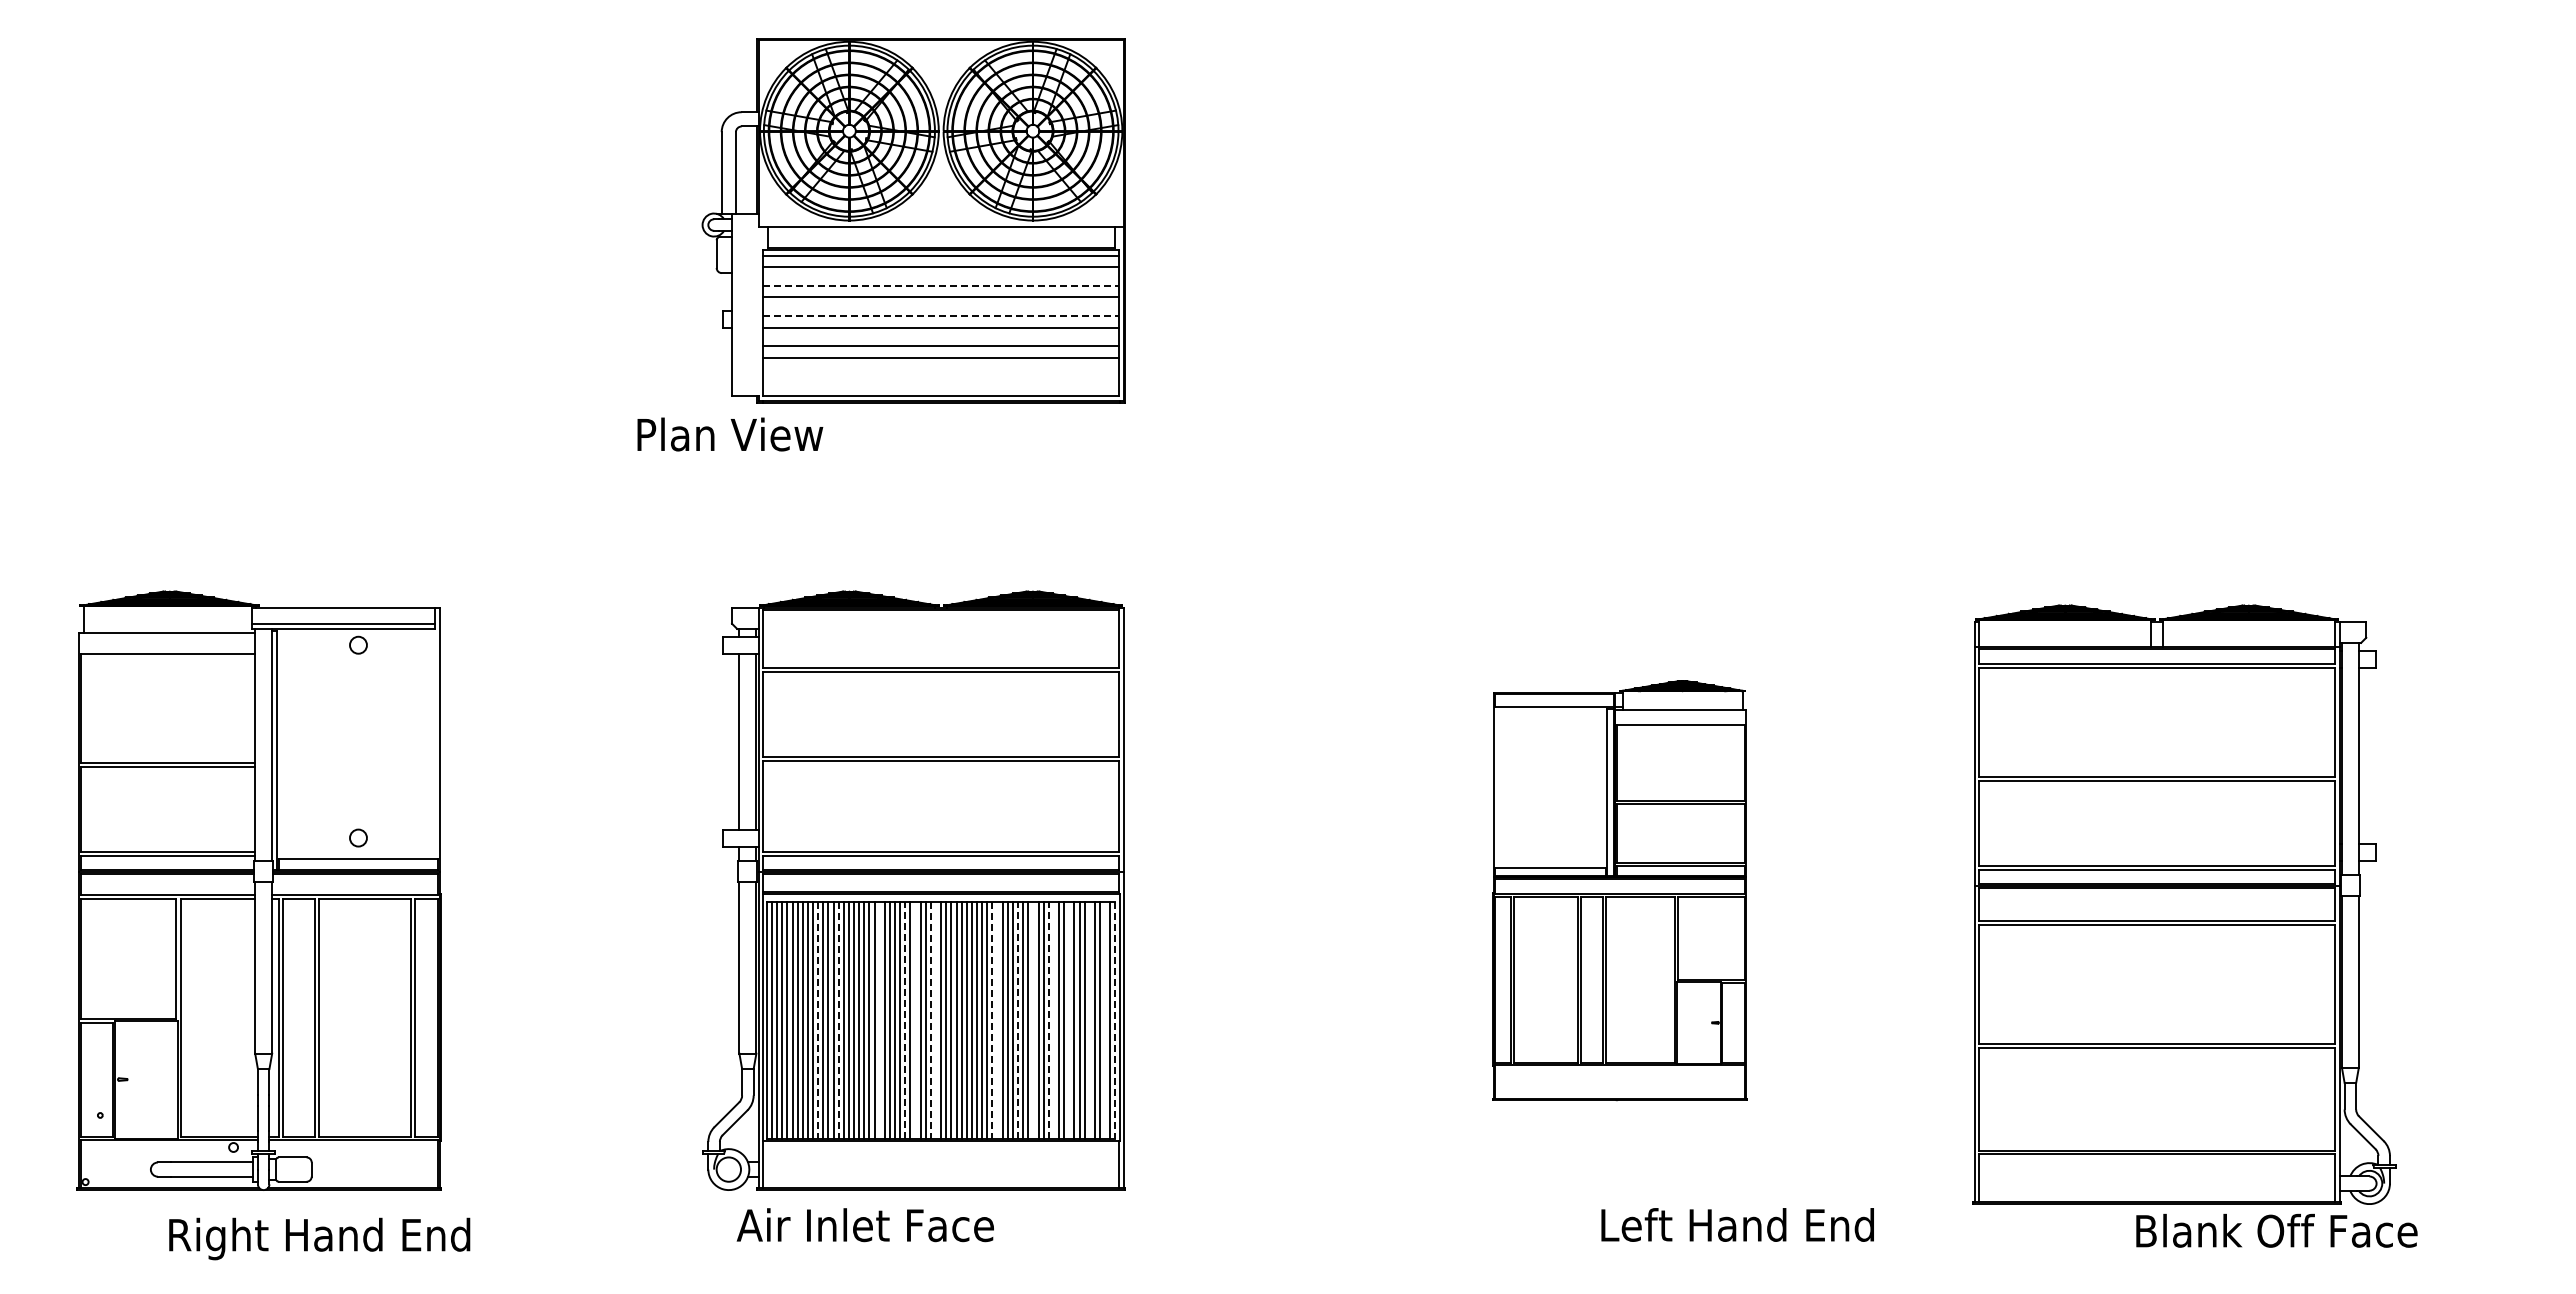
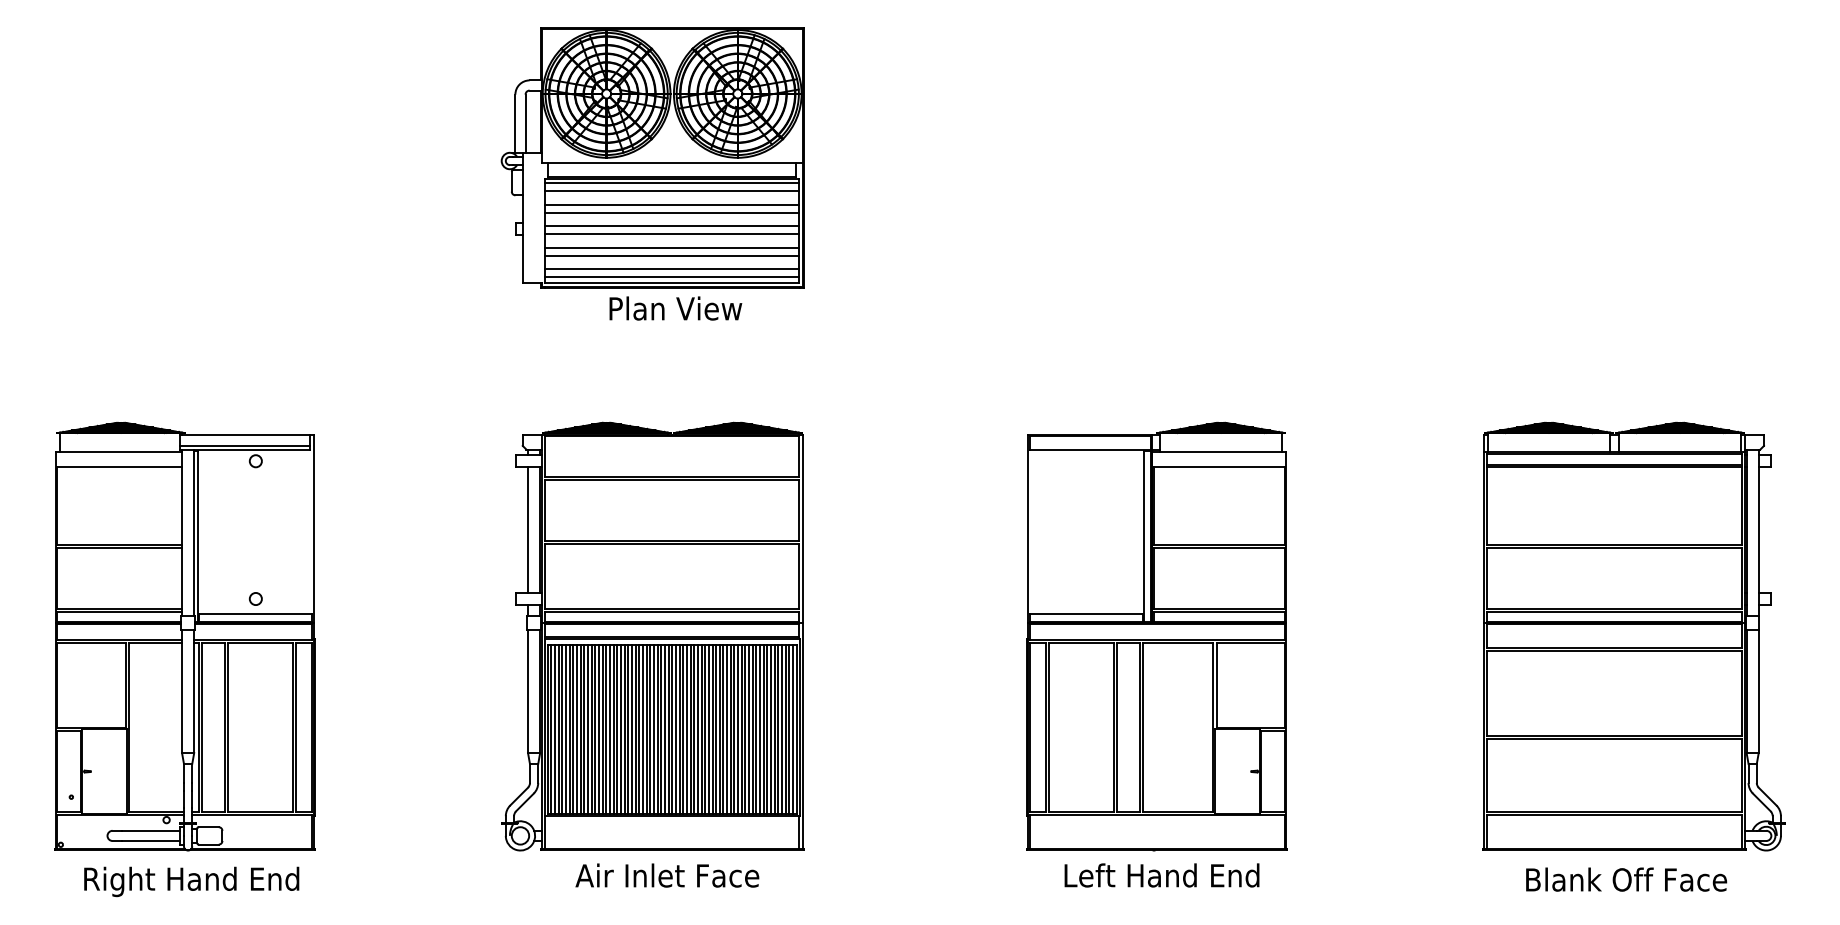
line: (941, 285) -> (672, 204), dashed -> solid
line: (941, 316) -> (672, 226), dashed -> solid
line: (940, 376) -> (671, 269), added
line: (940, 387) -> (671, 277), added
text: (730, 434) -> (675, 308), moved
part: (1619, 890) -> (1156, 636), size x1.43
part: (2184, 904) -> (1634, 636), moved
line: (905, 1019) -> (646, 728), dashed -> solid
line: (1018, 1019) -> (727, 728), dashed -> solid
line: (1048, 1019) -> (748, 728), dashed -> solid
line: (818, 1020) -> (584, 729), dashed -> solid
line: (838, 1020) -> (598, 729), dashed -> solid
line: (879, 1020) -> (628, 729), added
line: (915, 1020) -> (653, 729), added
line: (930, 1020) -> (664, 729), dashed -> solid
line: (936, 1020) -> (668, 729), added
line: (992, 1020) -> (708, 729), dashed -> solid
line: (997, 1020) -> (712, 729), added
line: (1033, 1020) -> (738, 729), added
line: (1053, 1020) -> (752, 729), added
line: (1069, 1020) -> (763, 729), added
line: (1089, 1020) -> (778, 729), added
line: (1105, 1020) -> (789, 729), added
line: (1115, 1020) -> (796, 729), dashed -> solid
text: (1737, 1224) -> (1161, 875), moved
text: (864, 1225) -> (666, 875), moved
text: (319, 1238) -> (191, 881), moved

